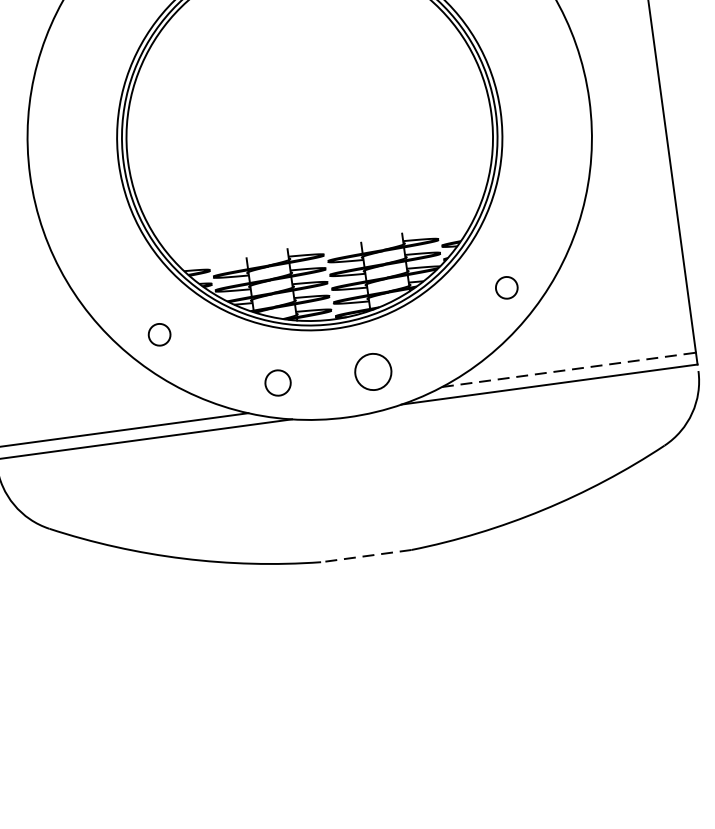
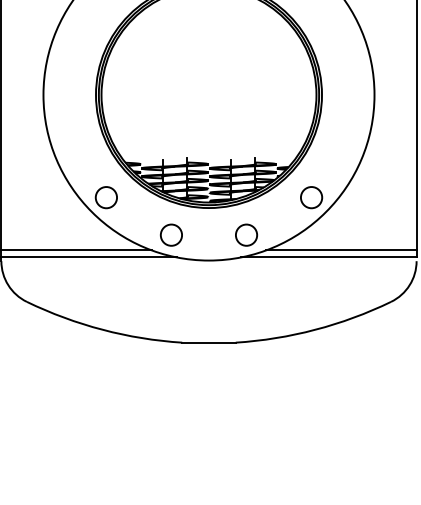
circle: (506, 287) -> (311, 197), size x1.67
circle: (158, 334) -> (105, 197), size x1.67
circle: (373, 370) -> (246, 234), moved
line: (569, 370) -> (341, 250), dashed -> solid
circle: (276, 382) -> (170, 234), size x1.43
line: (367, 555) -> (209, 342), dashed -> solid

